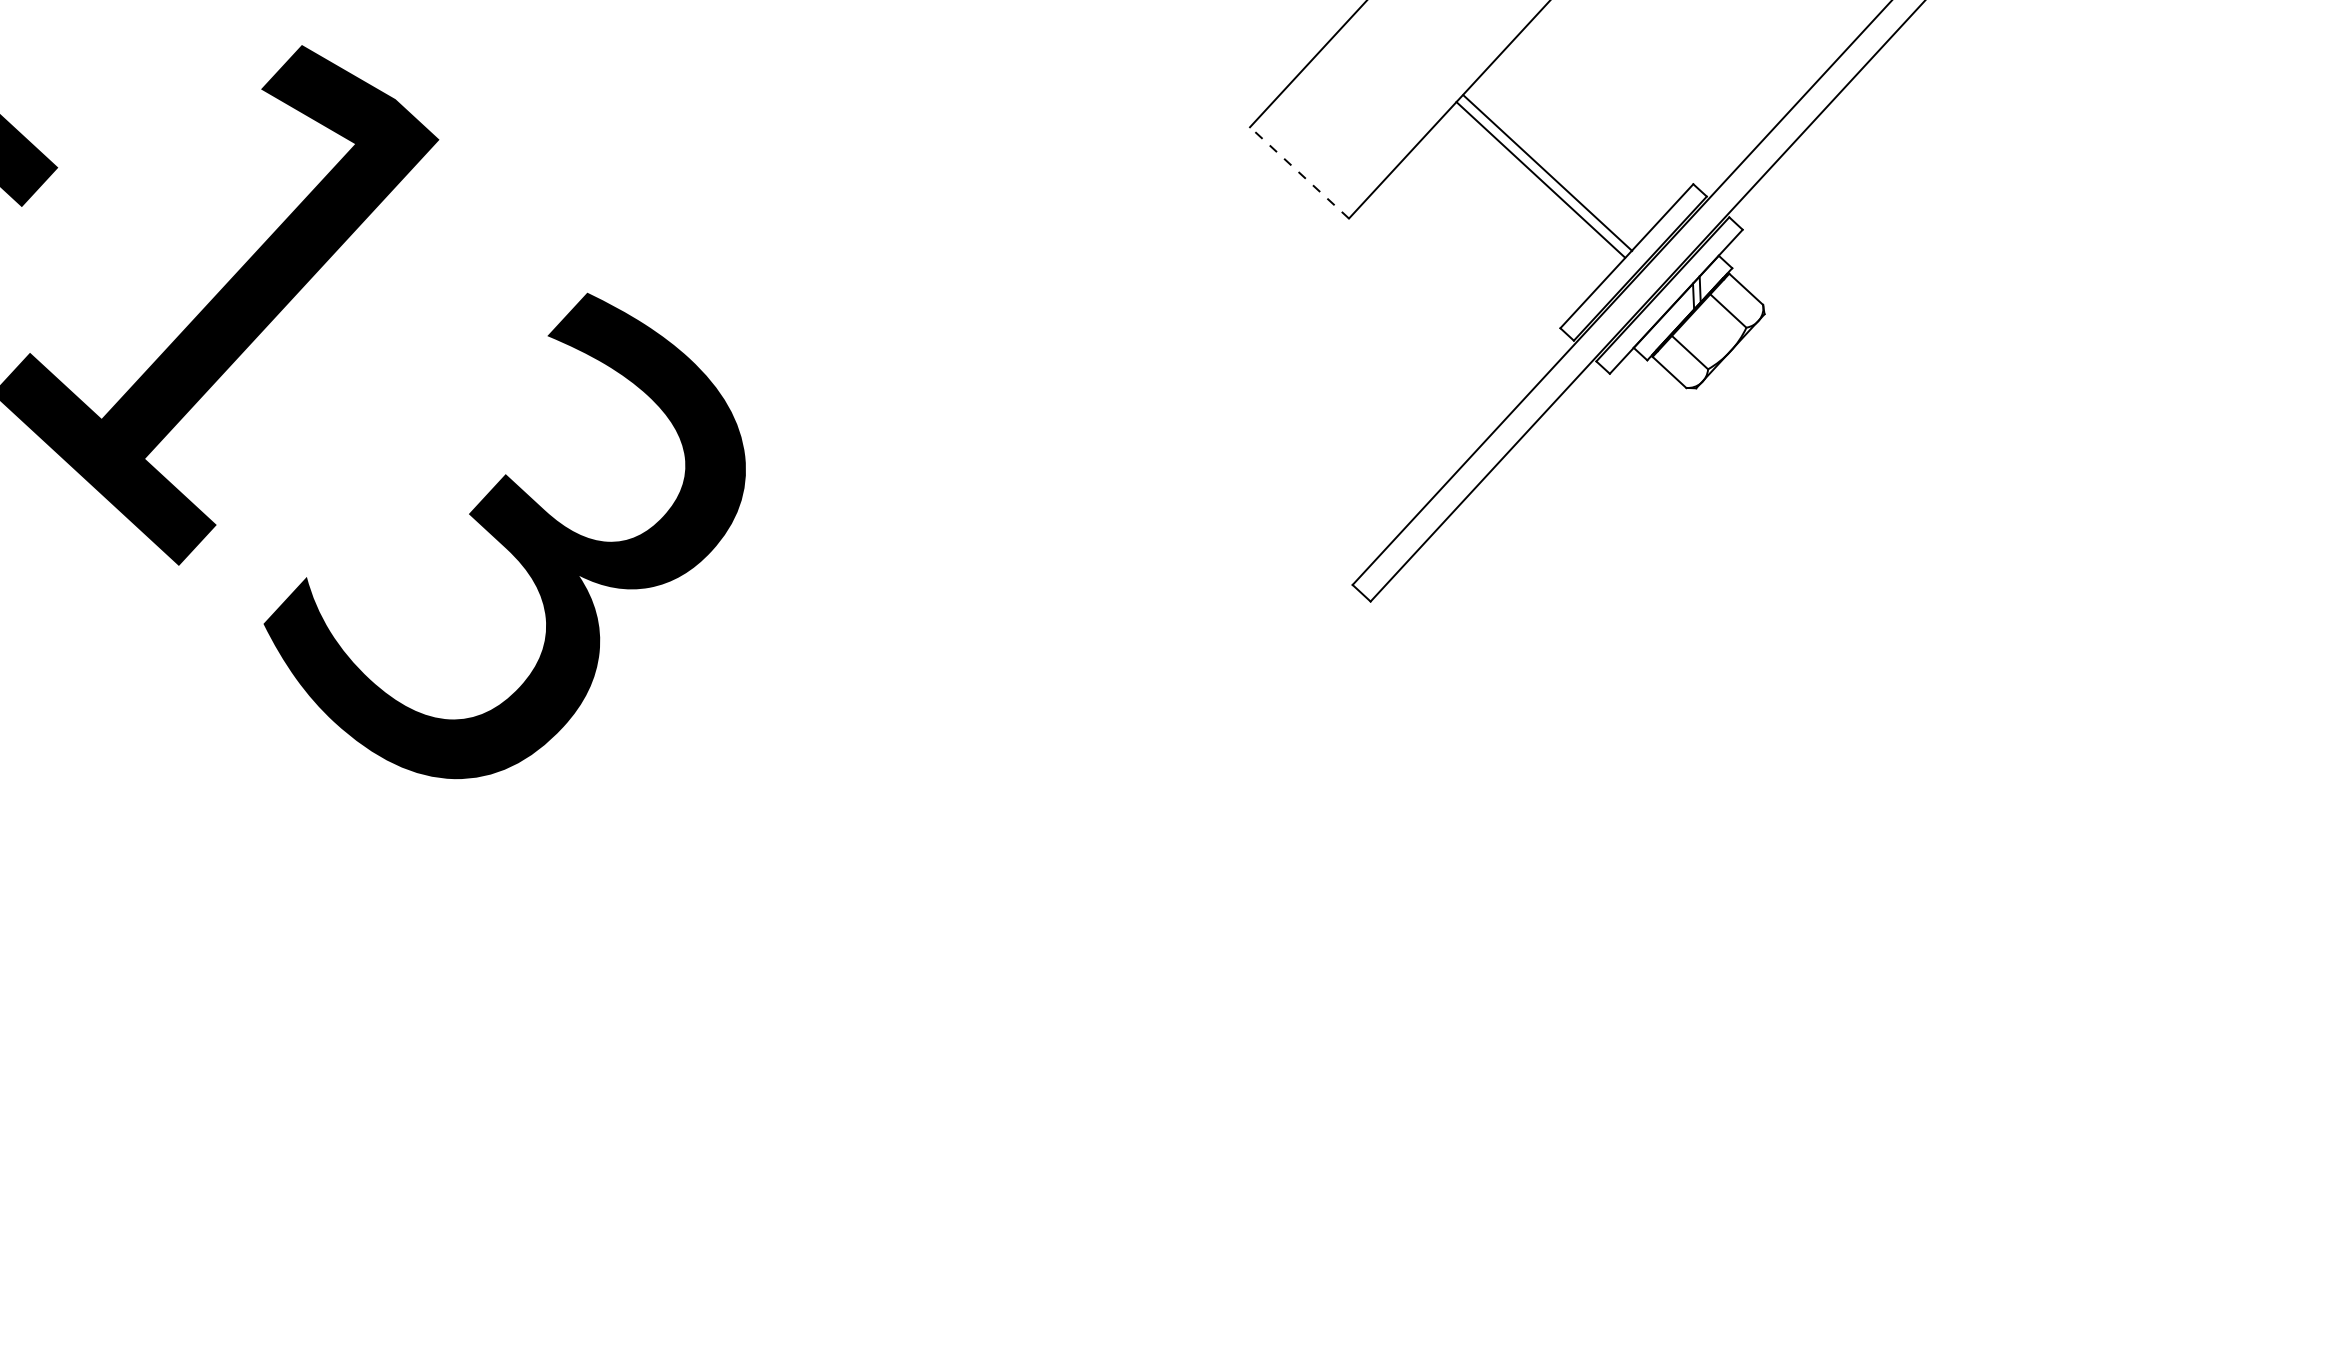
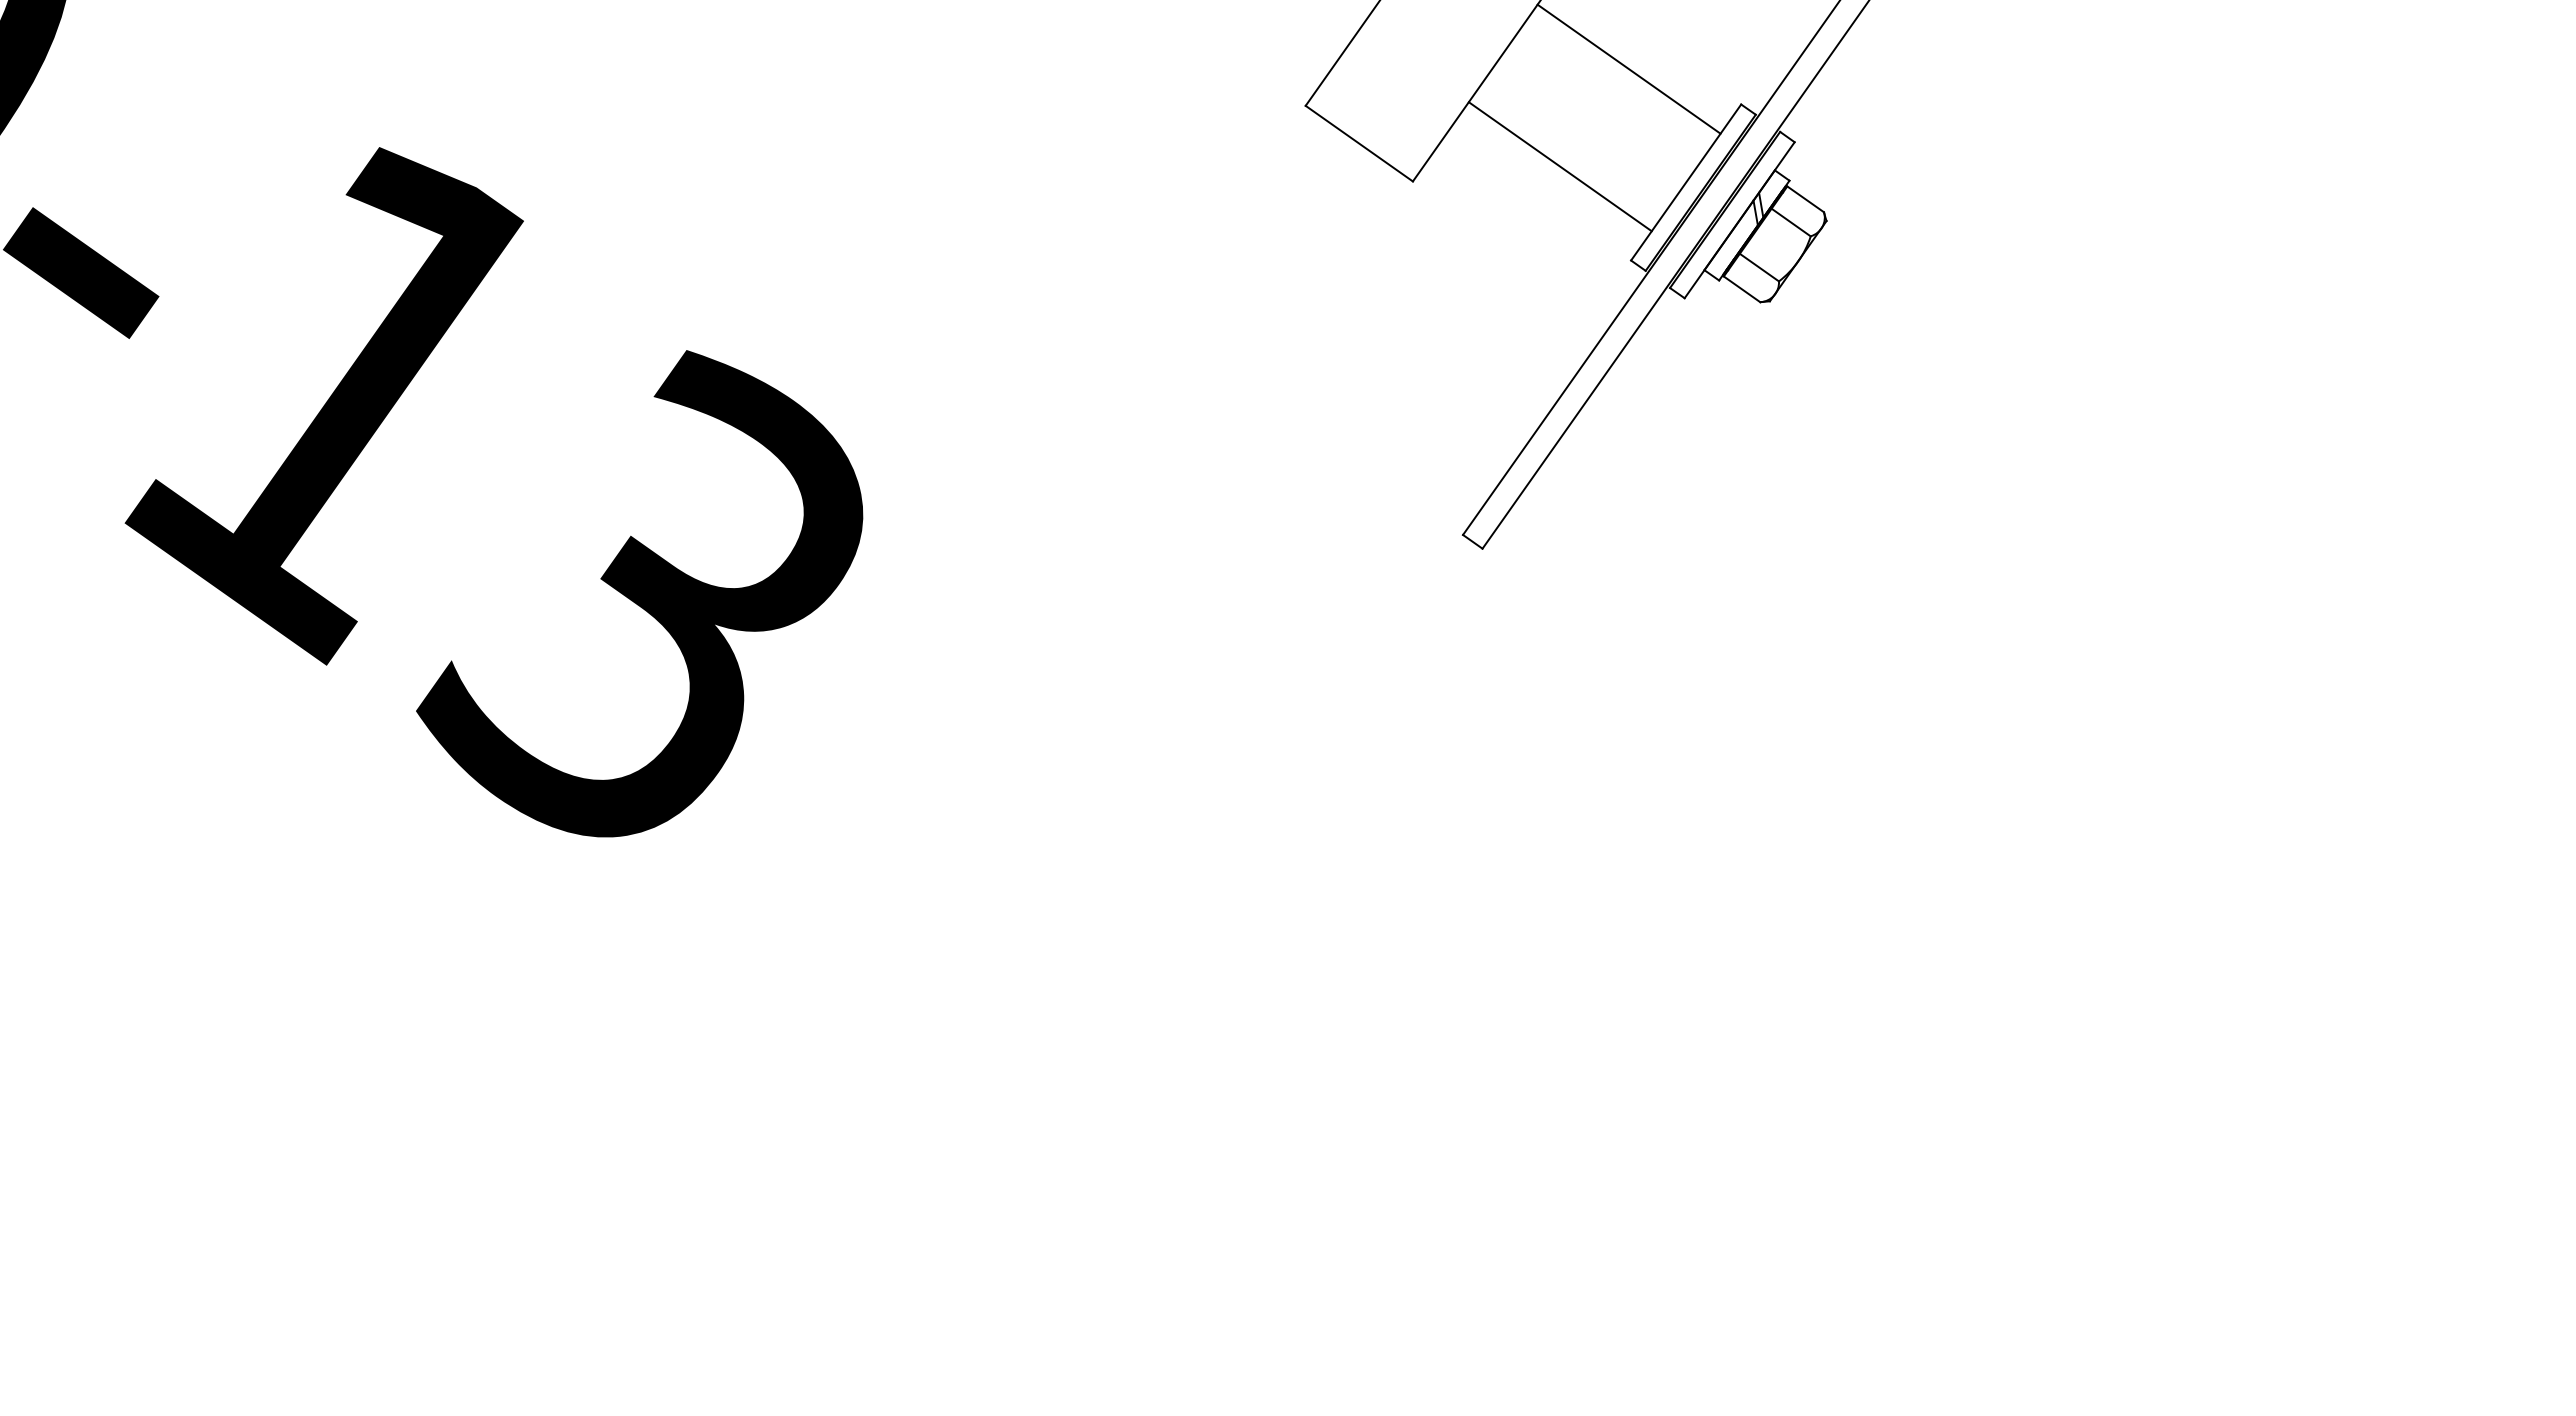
line: (1299, 172) -> (1359, 143), dashed -> solid
line: (1547, 172) -> (1628, 68), moved
line: (1540, 179) -> (1559, 166), moved

